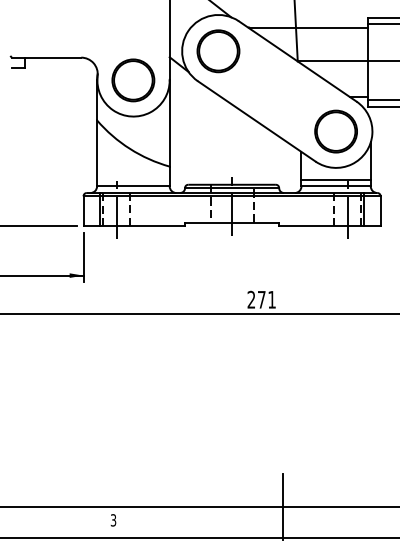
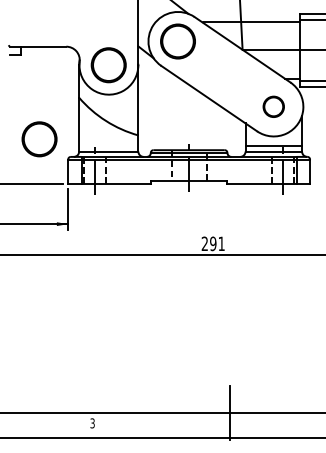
part: (335, 131) -> (273, 106), size x0.6
part: (48, 171) -> (39, 139), added
text: (261, 299) -> (213, 243), 271 -> 291

